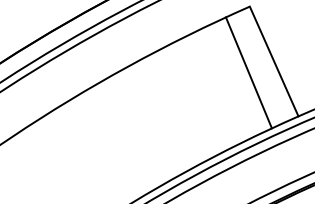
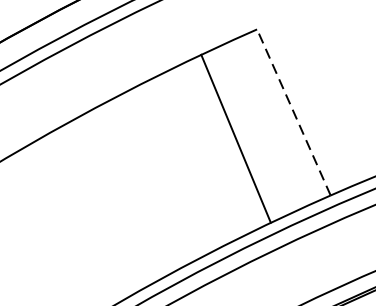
line: (273, 61) -> (292, 112), solid -> dashed
line: (248, 72) -> (235, 138), moved

